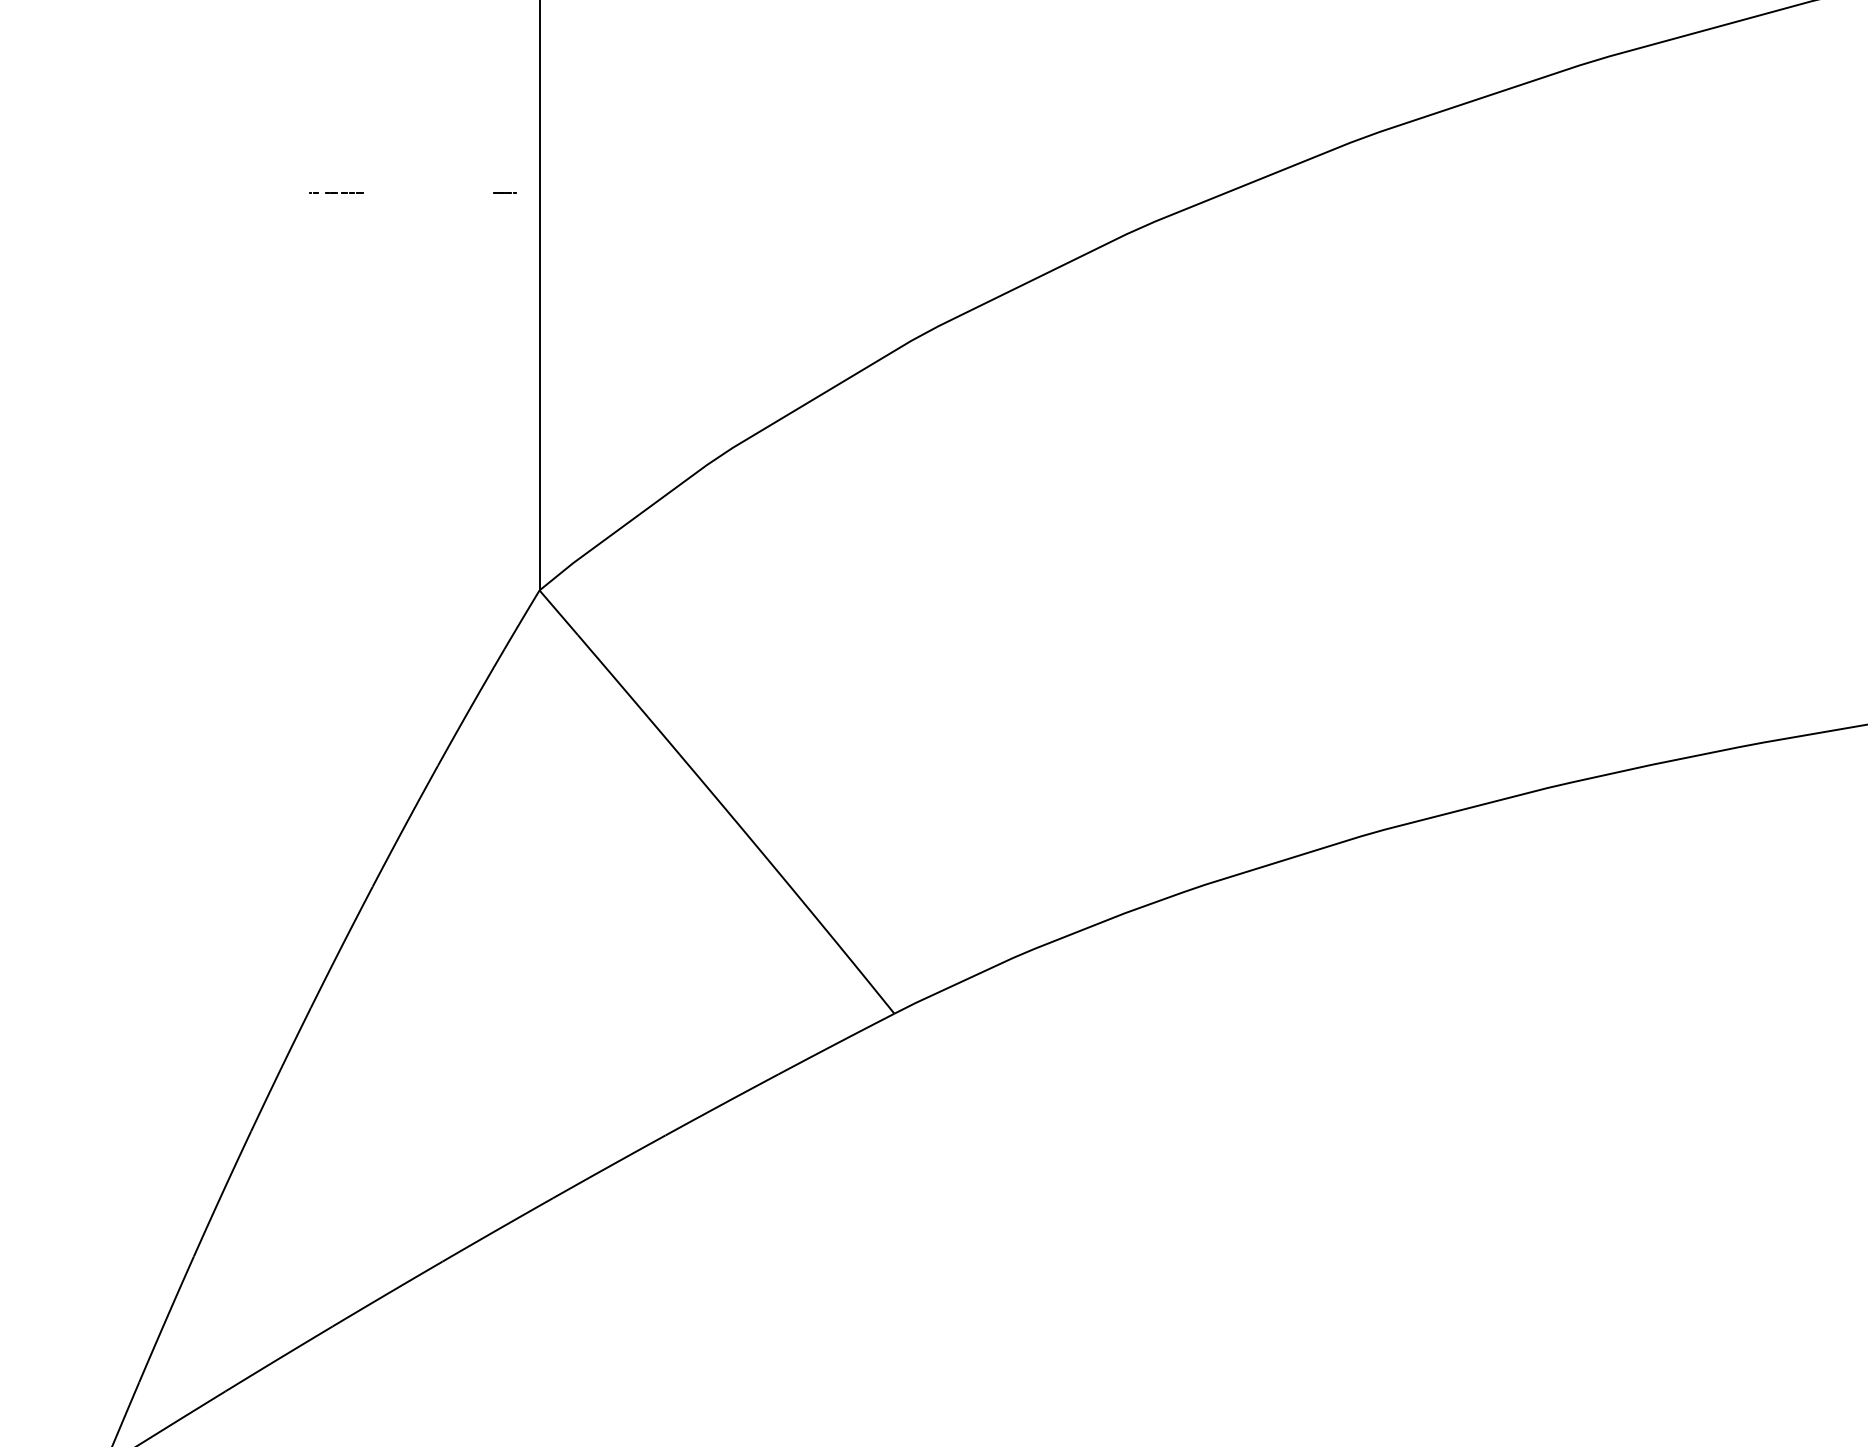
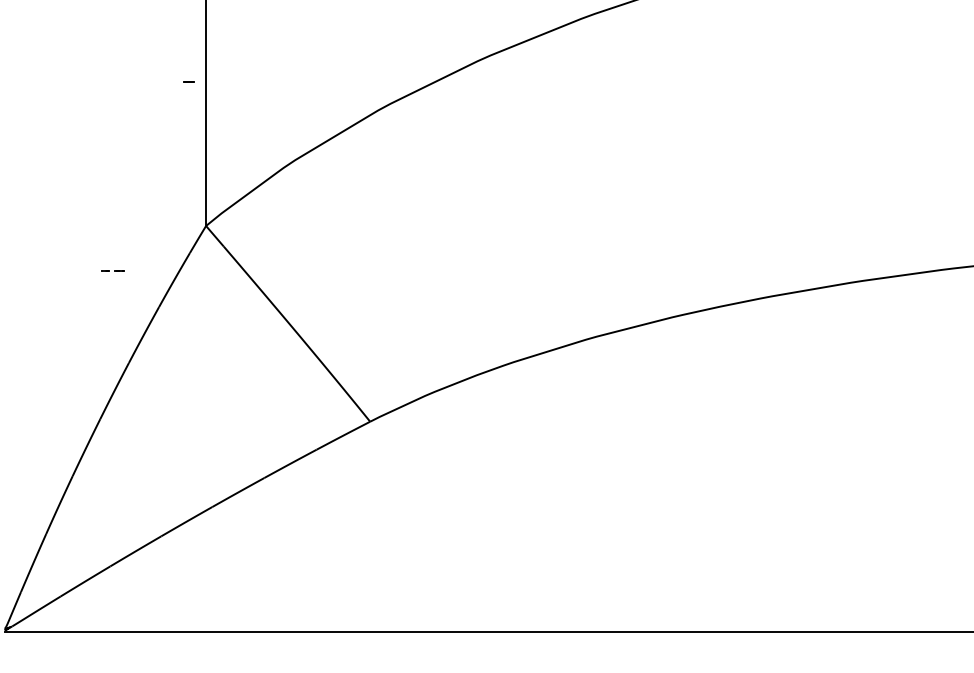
line: (341, 191) -> (114, 270), moved
line: (503, 191) -> (188, 81), moved

